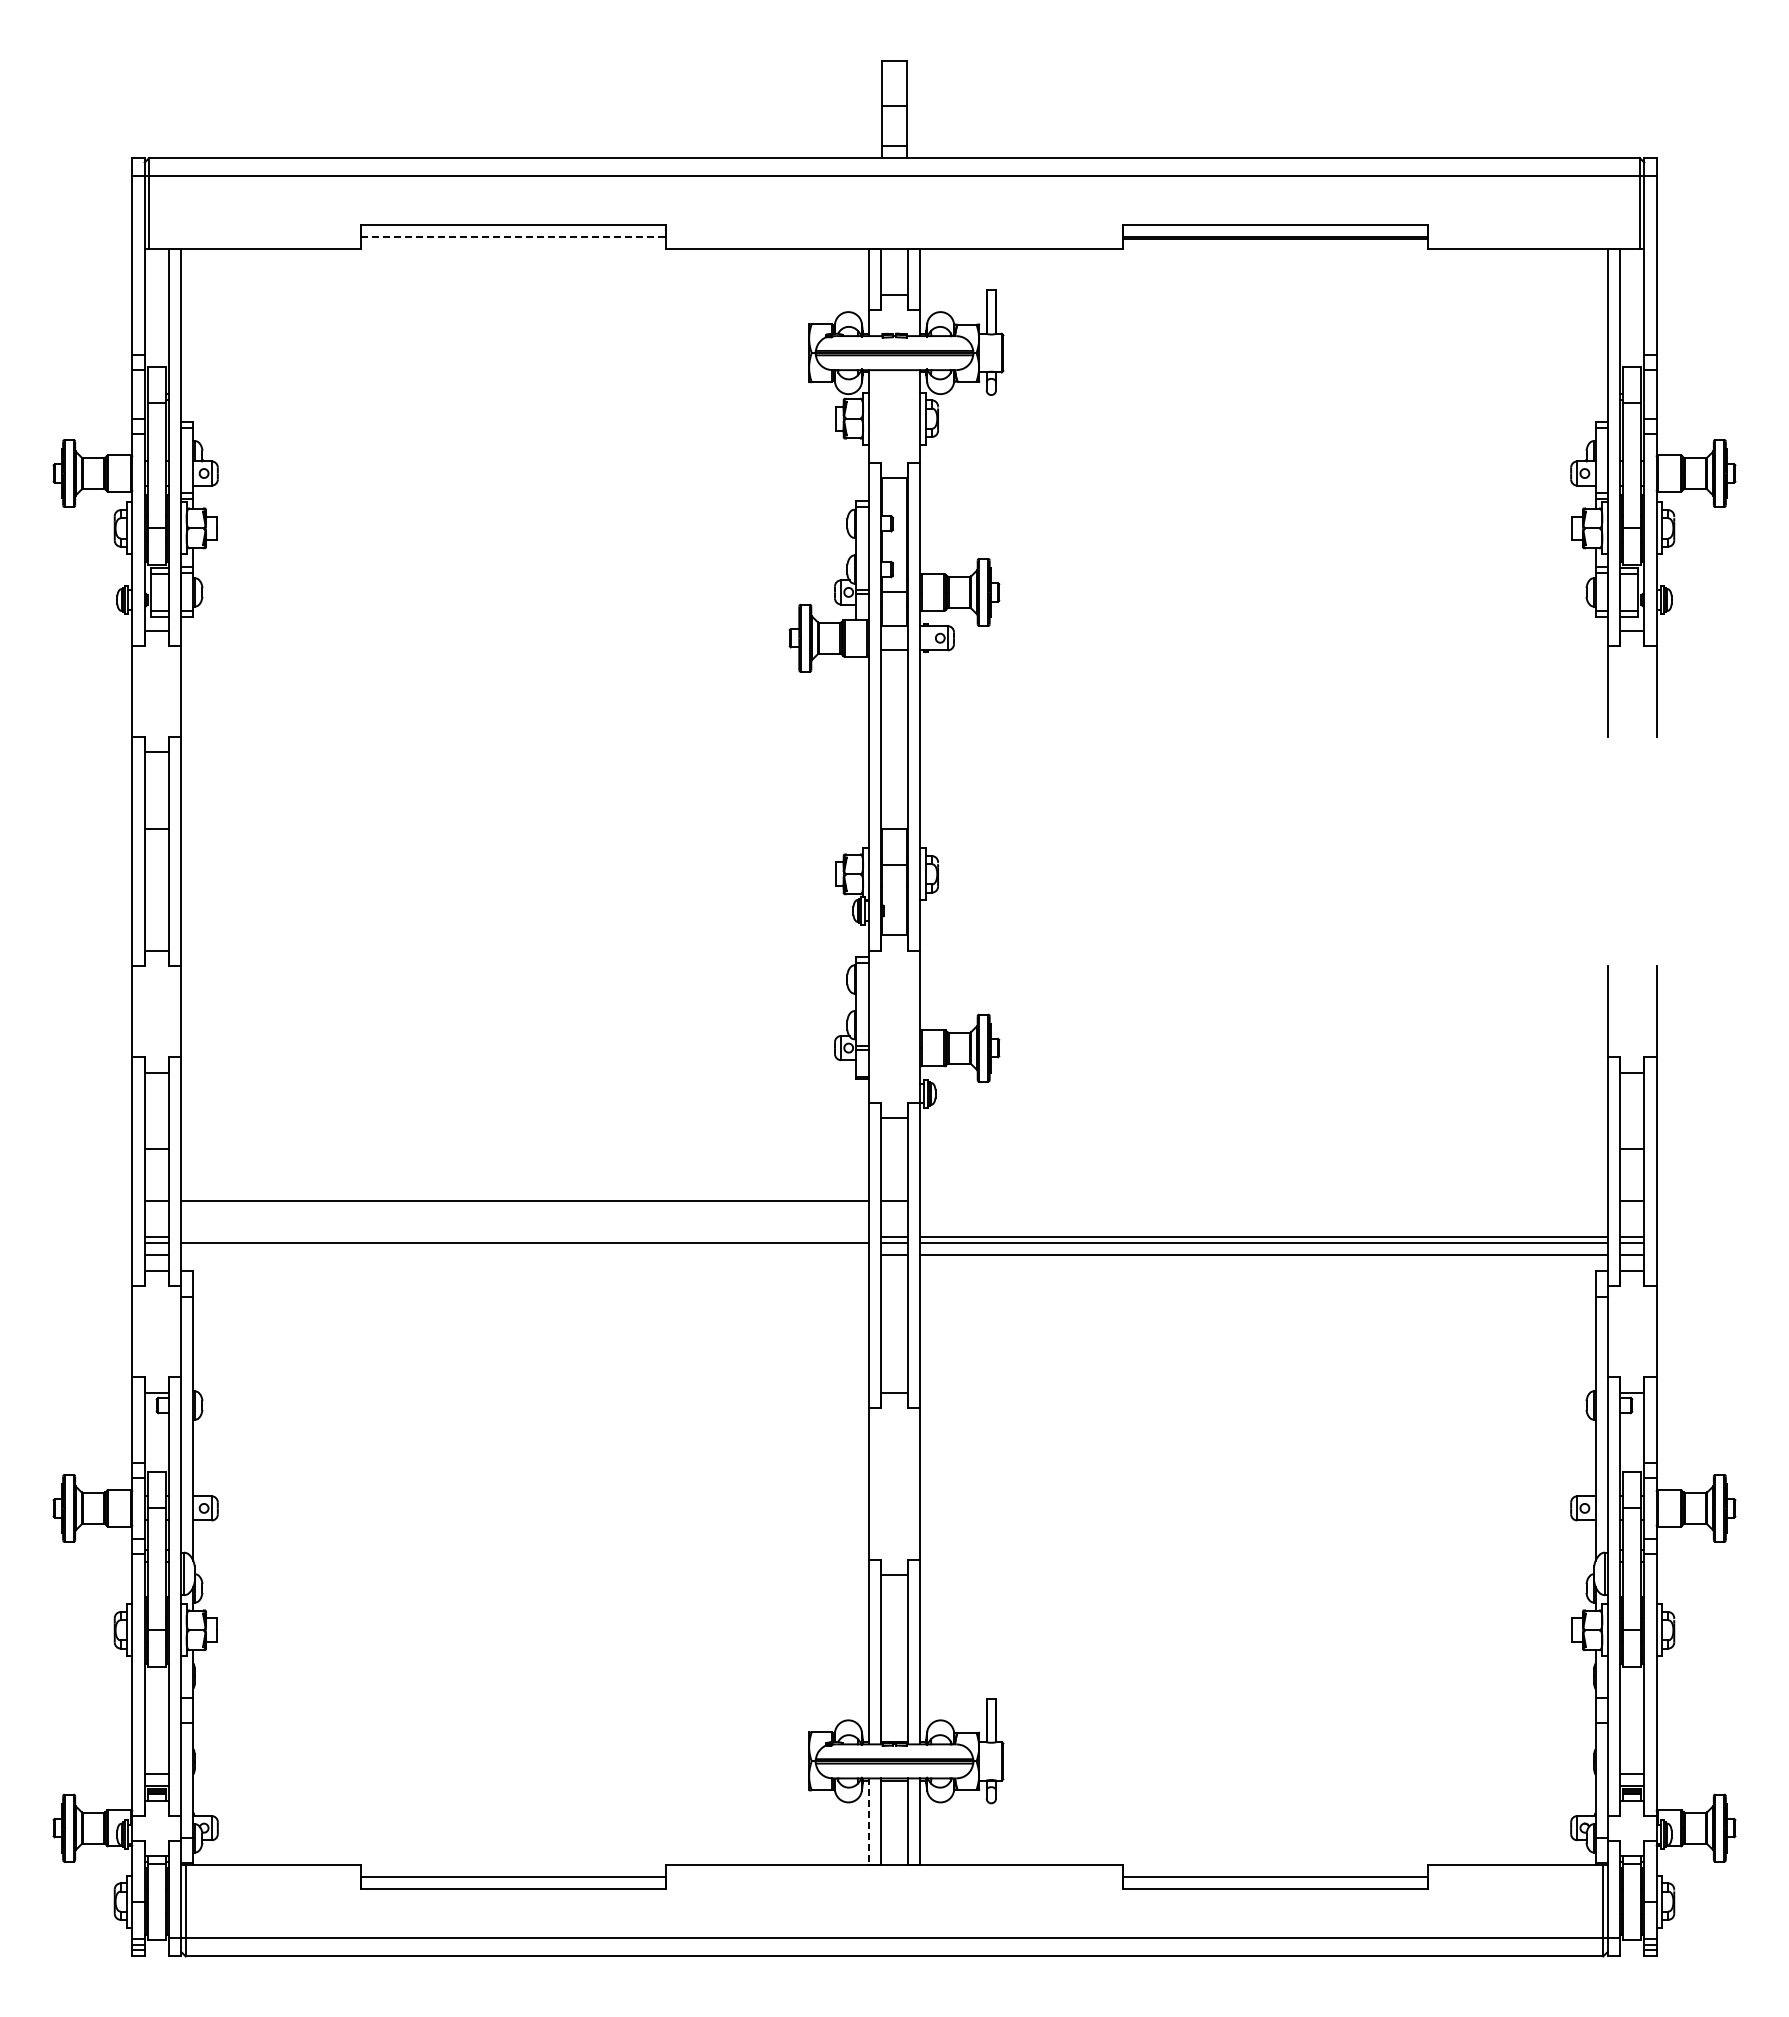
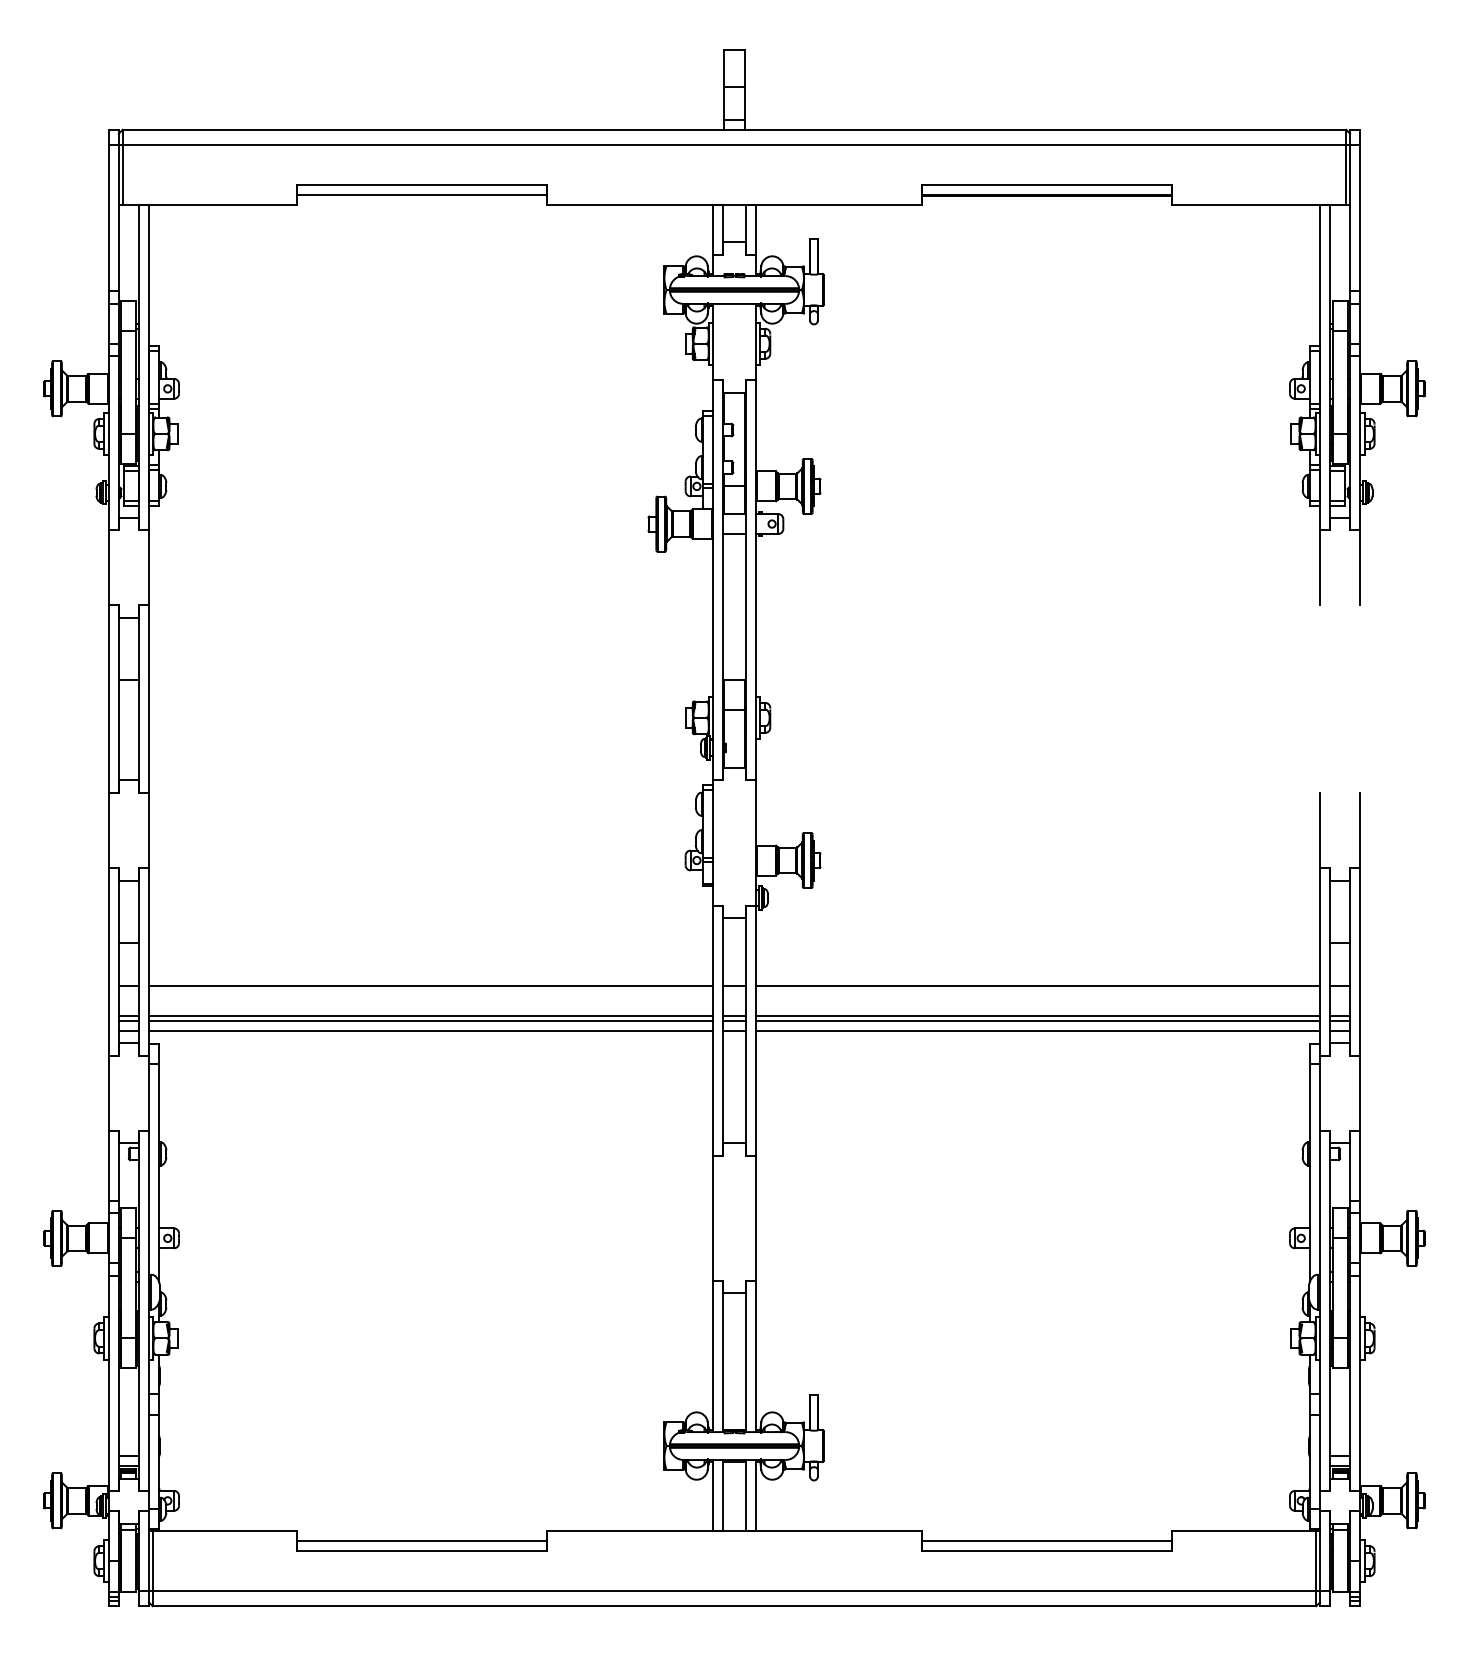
line: (513, 237) -> (421, 195), dashed -> solid
line: (1263, 1200) -> (1037, 985), added
line: (524, 1237) -> (430, 1015), added
line: (524, 1255) -> (430, 1030), added
line: (868, 1822) -> (713, 1496), dashed -> solid

